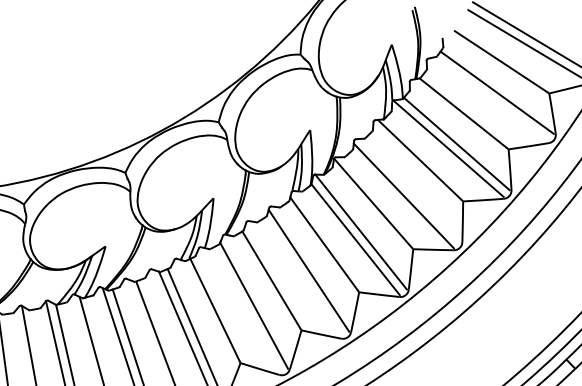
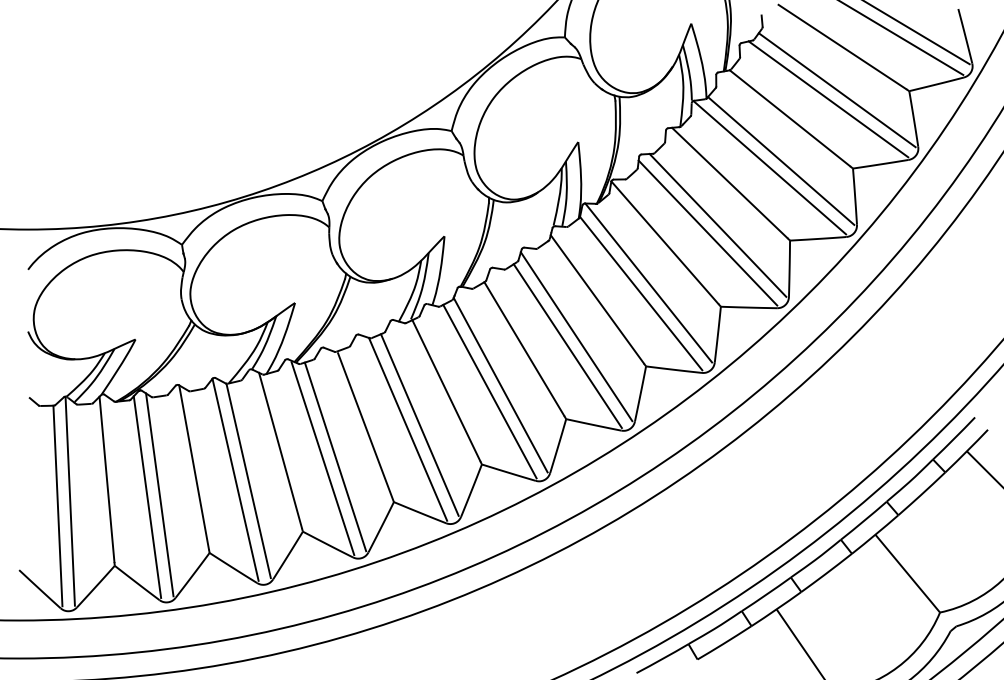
line: (490, 99) -> (828, 99), added
line: (410, 190) -> (717, 225), added
line: (302, 277) -> (567, 346), added
line: (246, 310) -> (489, 391), added

